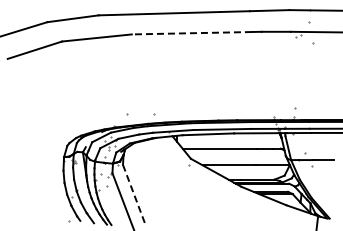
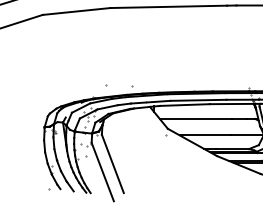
line: (191, 33) -> (168, 7), dashed -> solid
line: (134, 195) -> (113, 164), dashed -> solid

